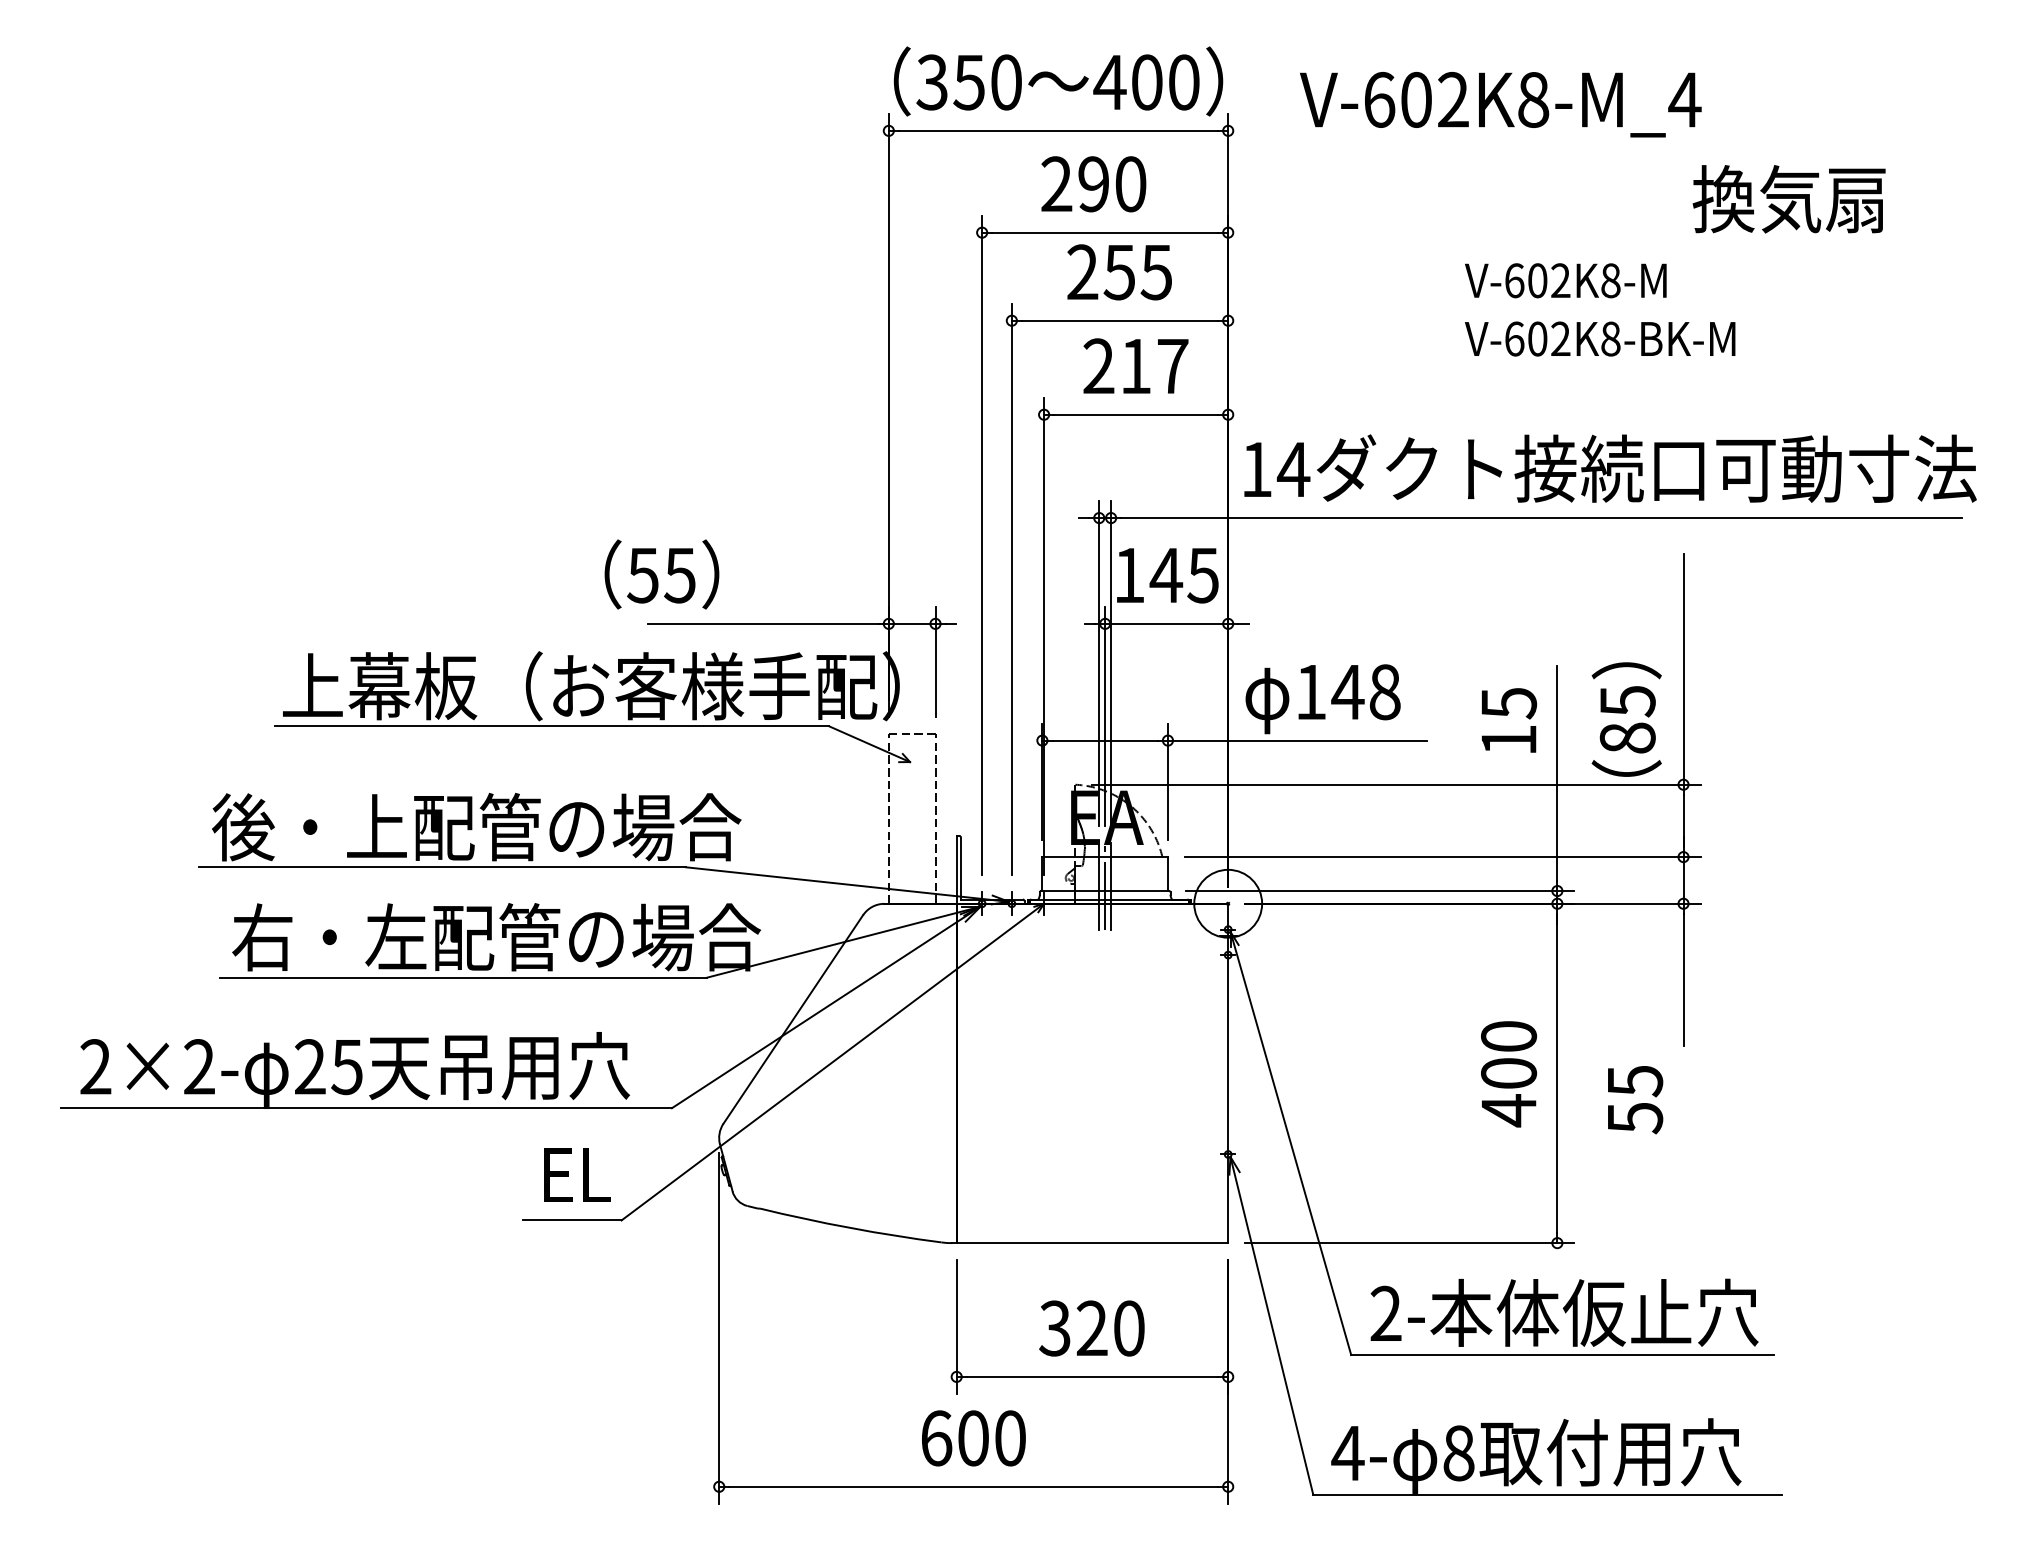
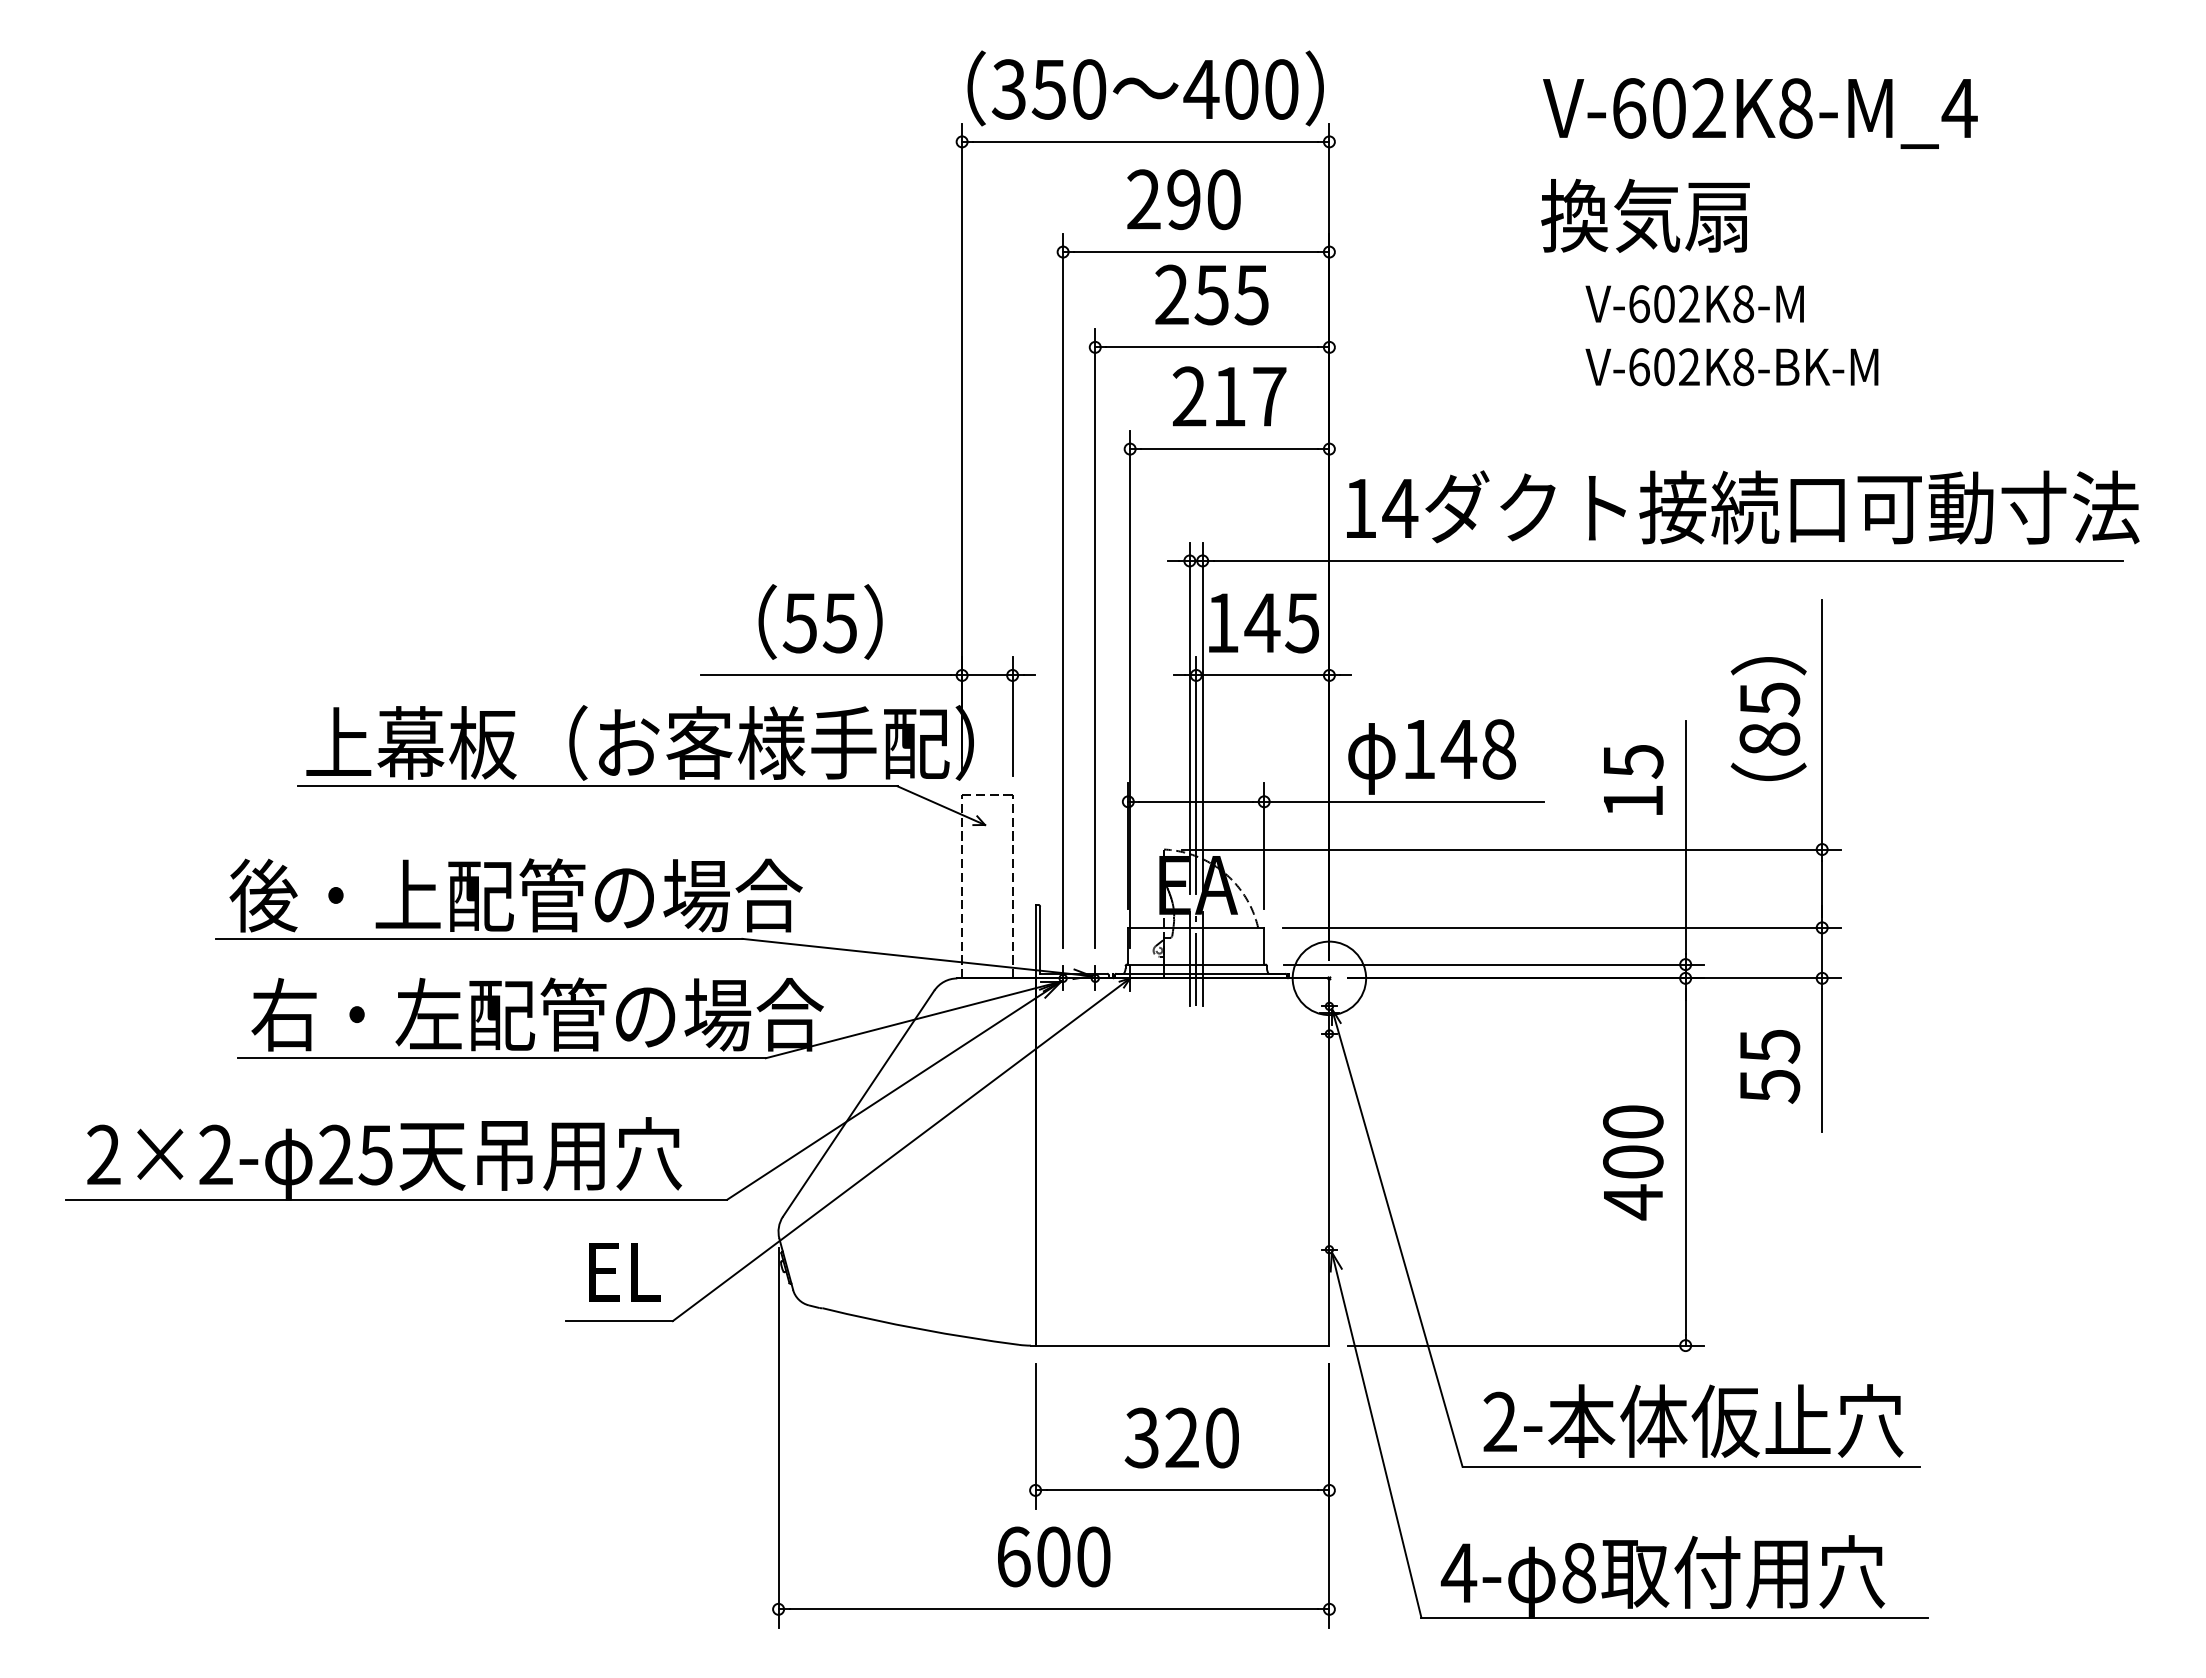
text: (1500, 104) -> (1760, 113), moved
text: (1789, 198) -> (1645, 215), moved
text: (661, 574) -> (820, 621), moved
text: (1626, 719) -> (1768, 718), moved
text: (1635, 1099) -> (1770, 1066), moved

